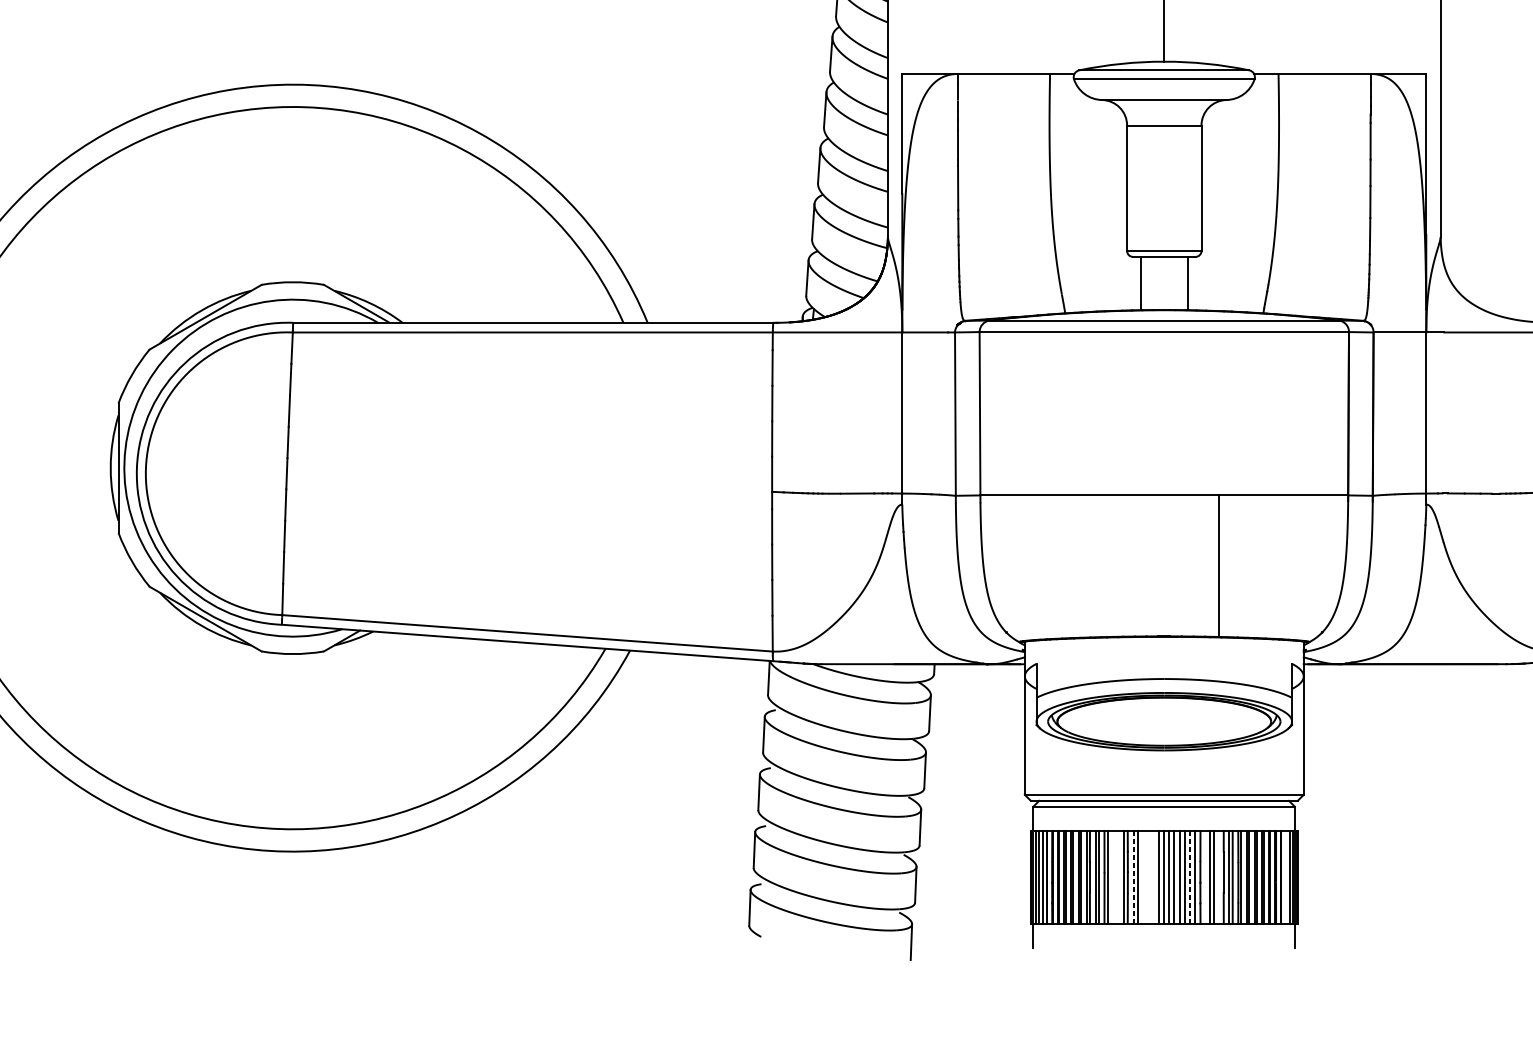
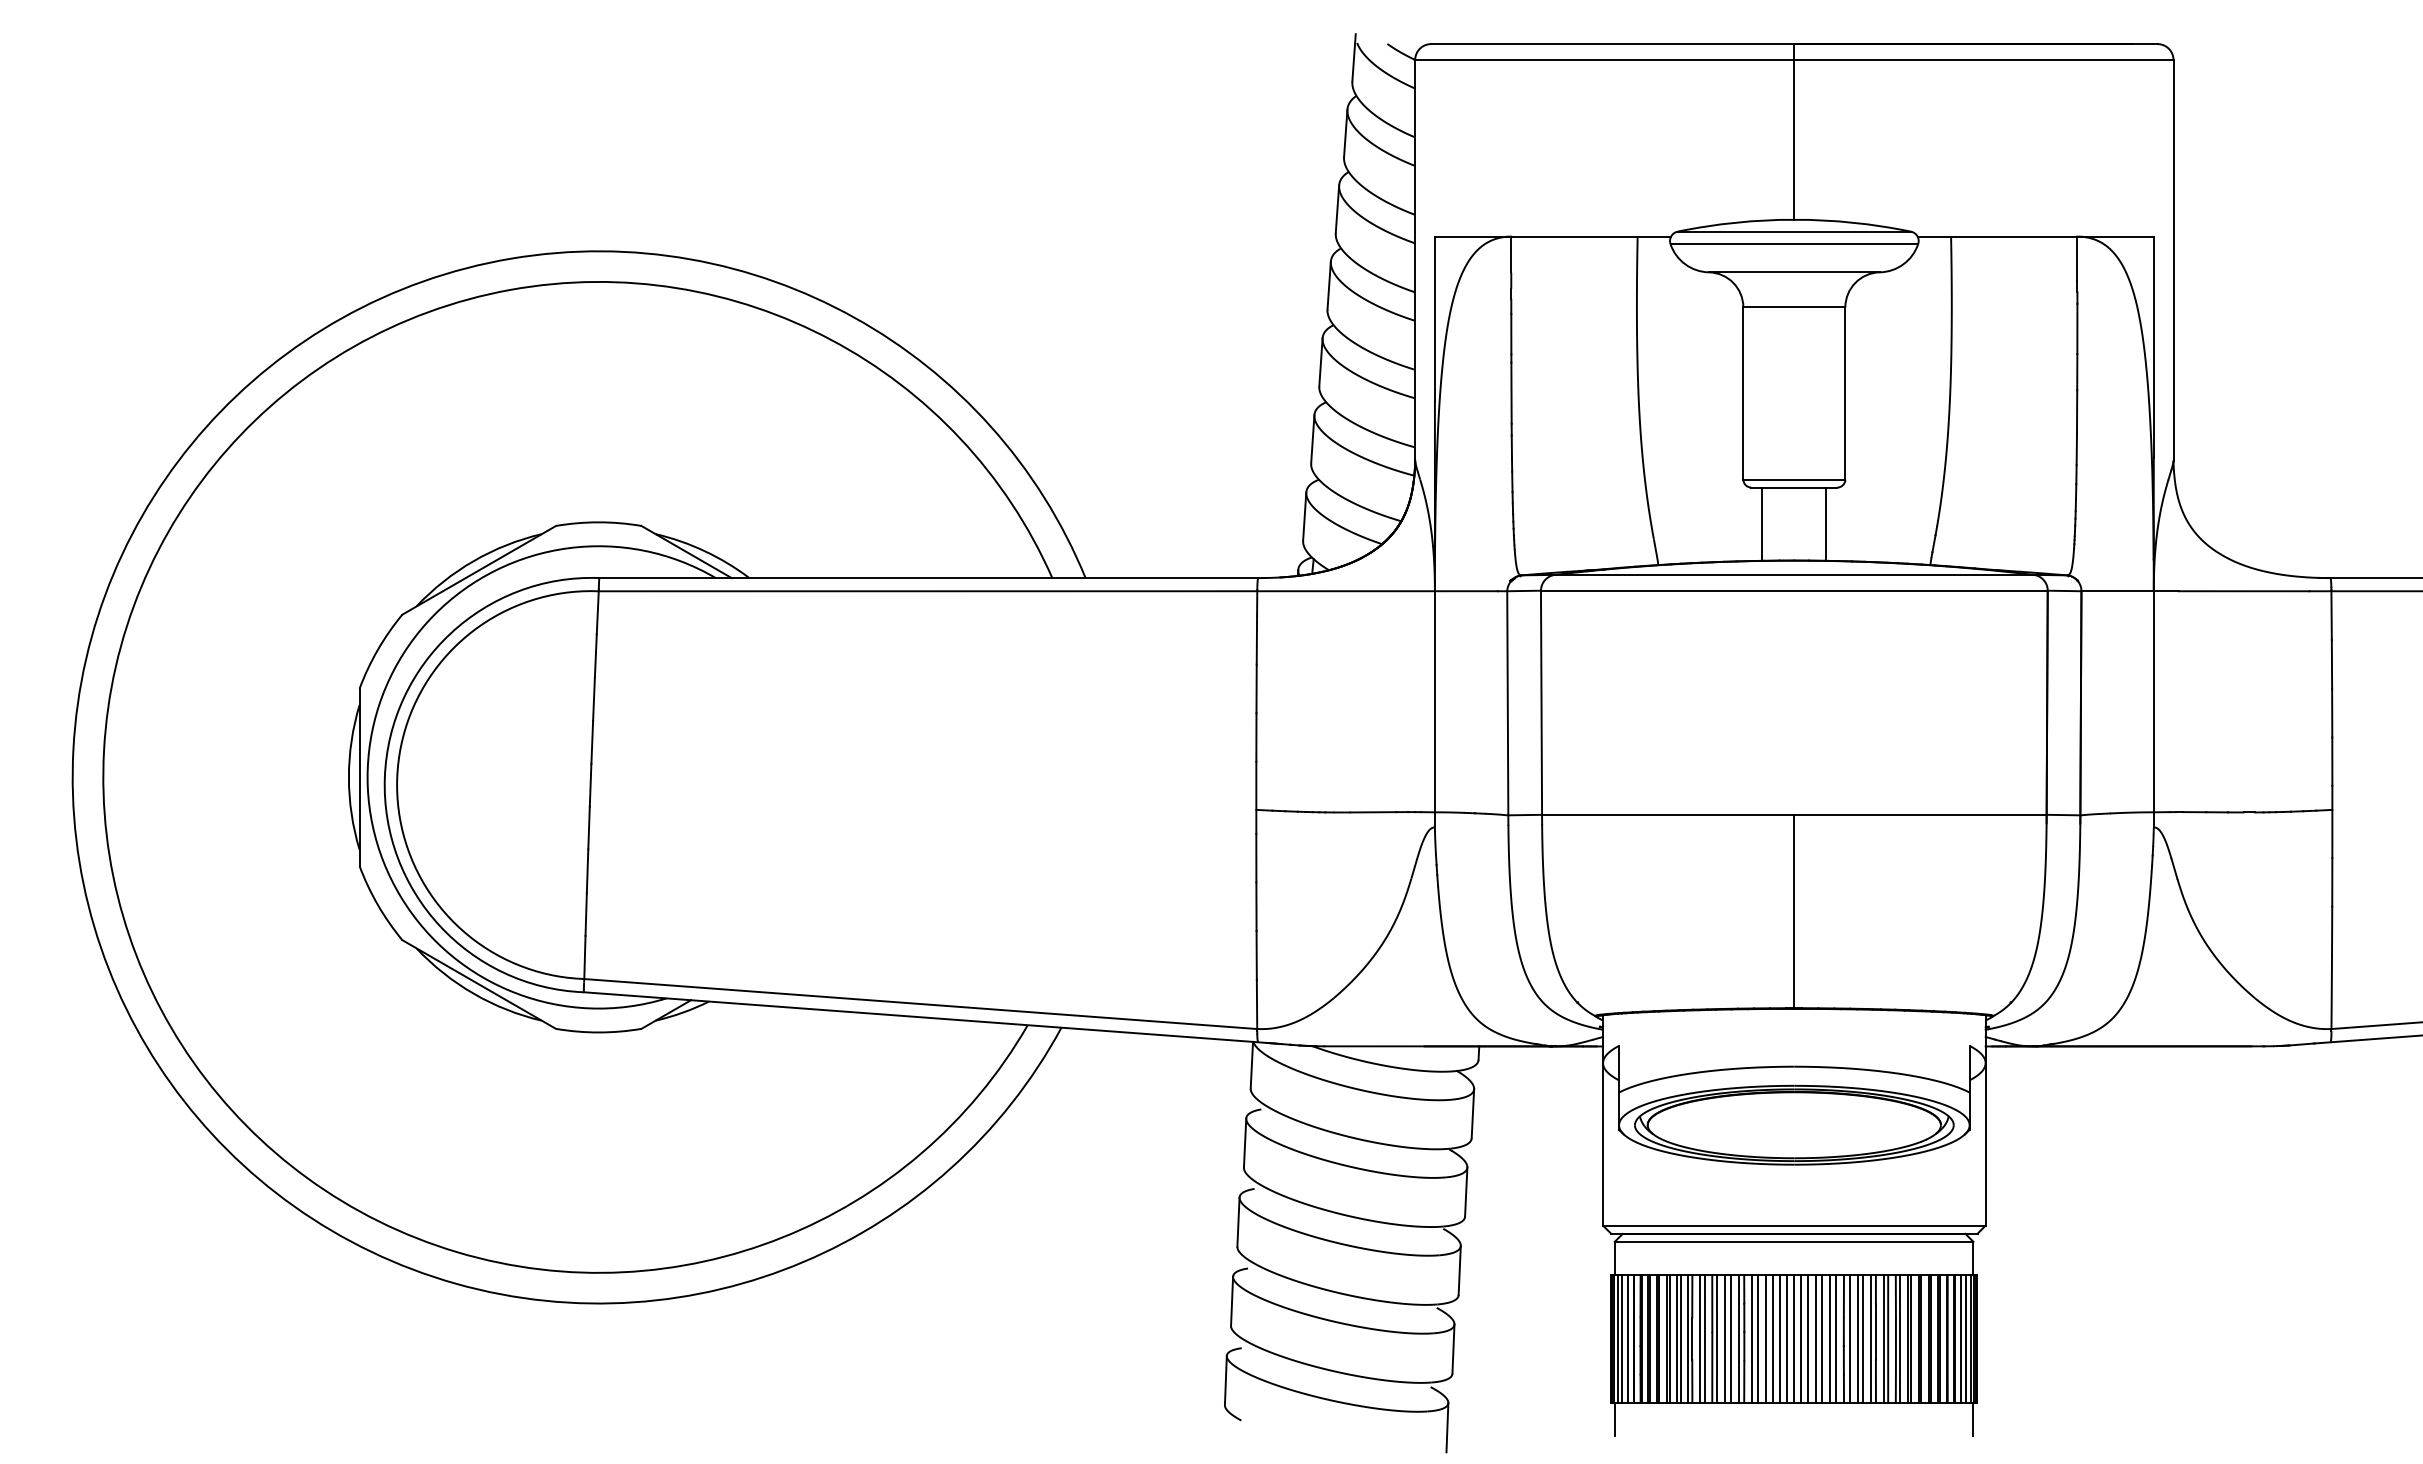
line: (1219, 565) -> (1794, 911), moved
line: (1114, 877) -> (1725, 1338), added
line: (1117, 877) -> (1730, 1338), added
line: (1133, 877) -> (1752, 1339), dashed -> solid
line: (1143, 877) -> (1765, 1338), added
line: (1148, 877) -> (1772, 1338), added
line: (1153, 877) -> (1779, 1338), added
line: (1189, 877) -> (1829, 1339), dashed -> solid
line: (1204, 877) -> (1849, 1338), added
line: (1219, 877) -> (1870, 1338), added
line: (1285, 877) -> (1960, 1338), added

